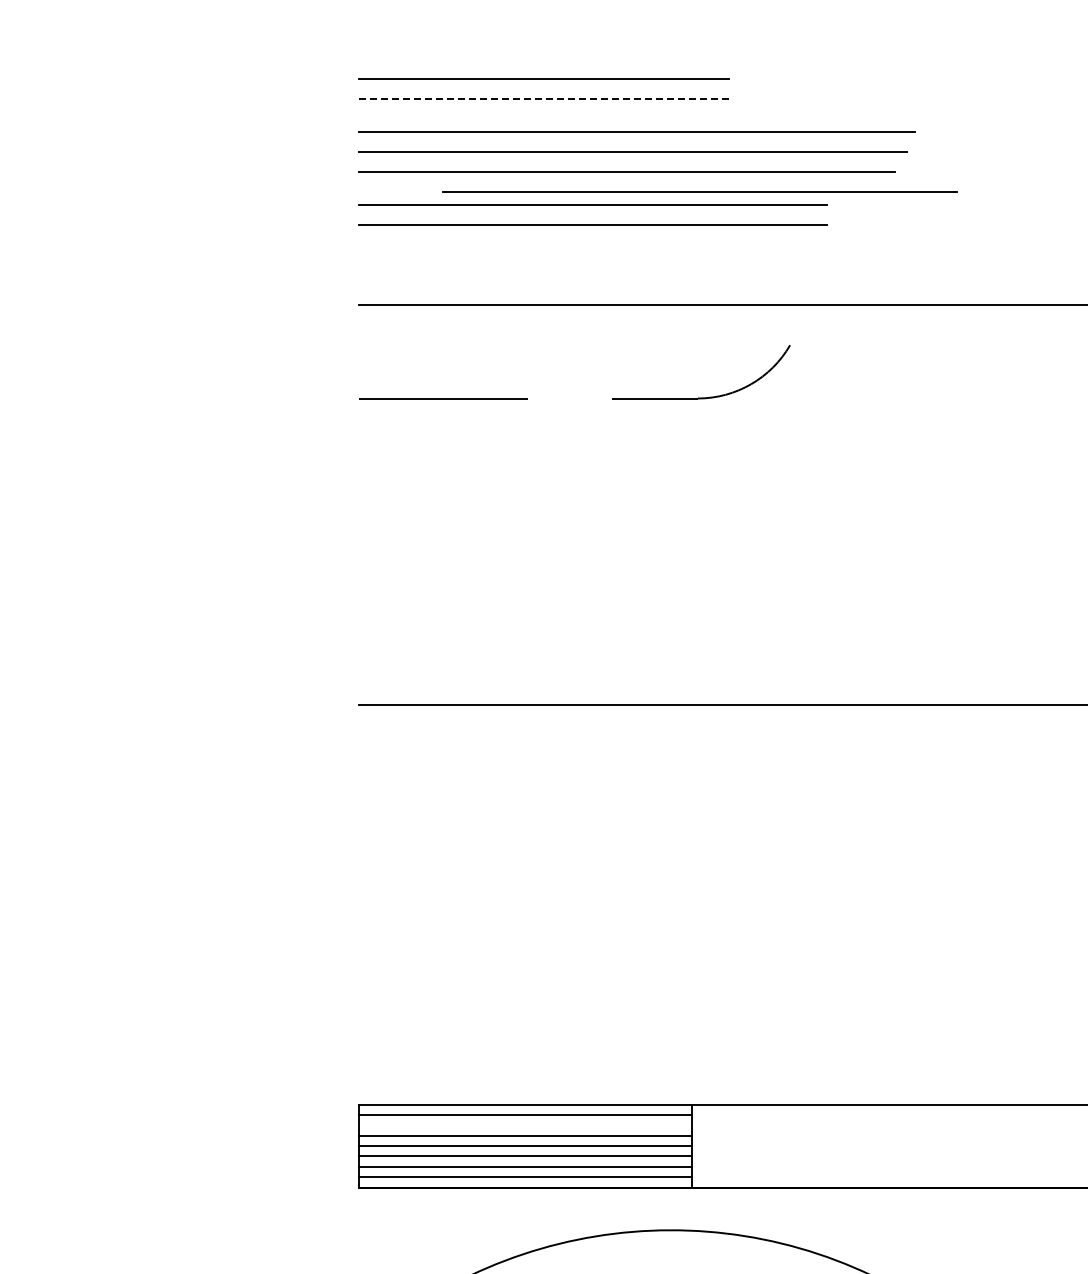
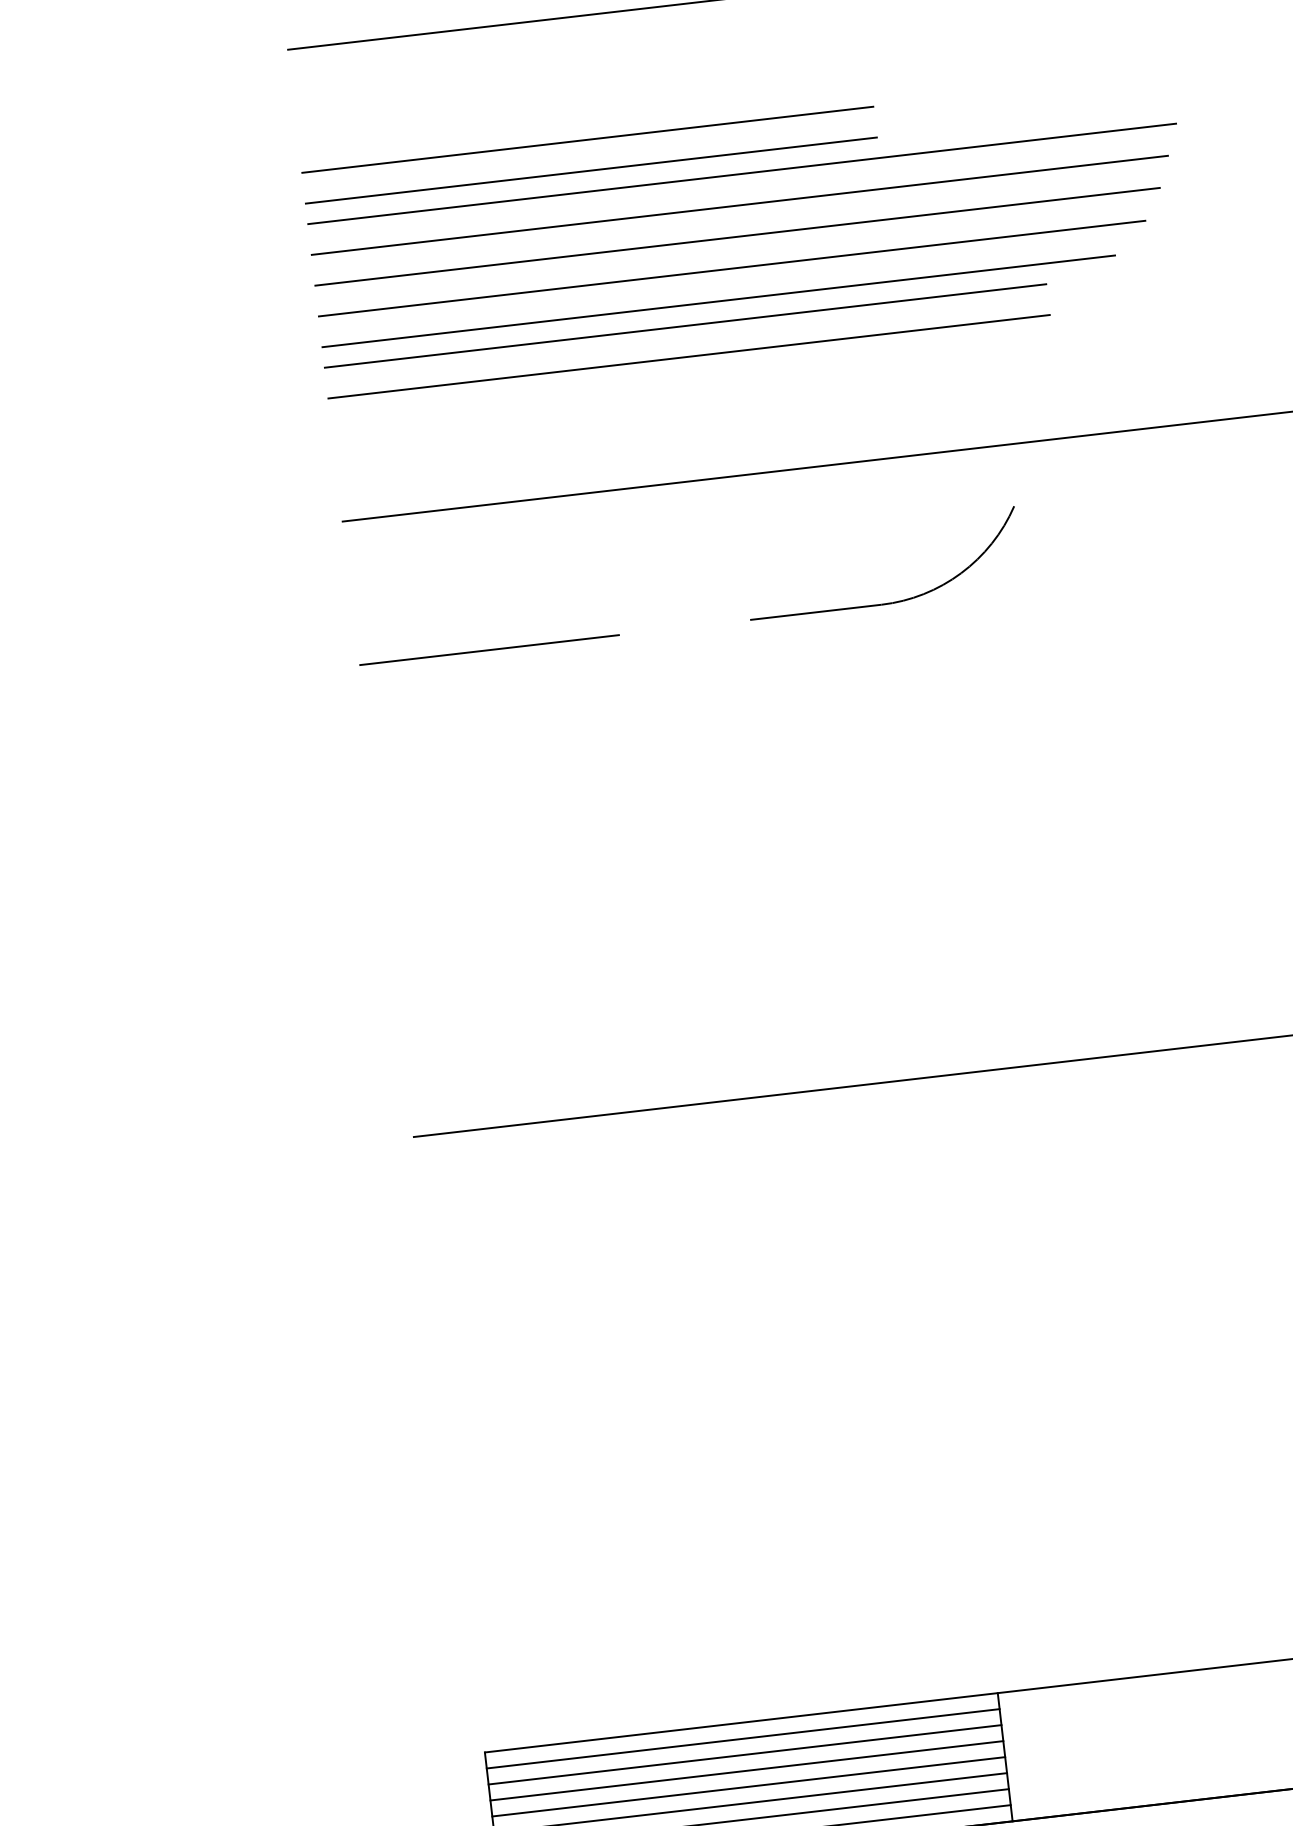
line: (544, 98) -> (591, 170), dashed -> solid
line: (640, 112) -> (742, 174), added
line: (699, 191) -> (717, 300), moved
line: (524, 1125) -> (744, 1755), added

